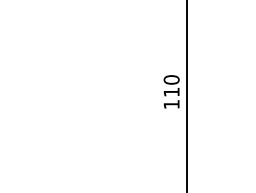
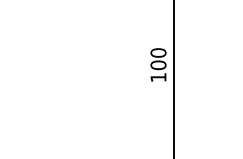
text: (171, 92) -> (158, 65), 110 -> 100

